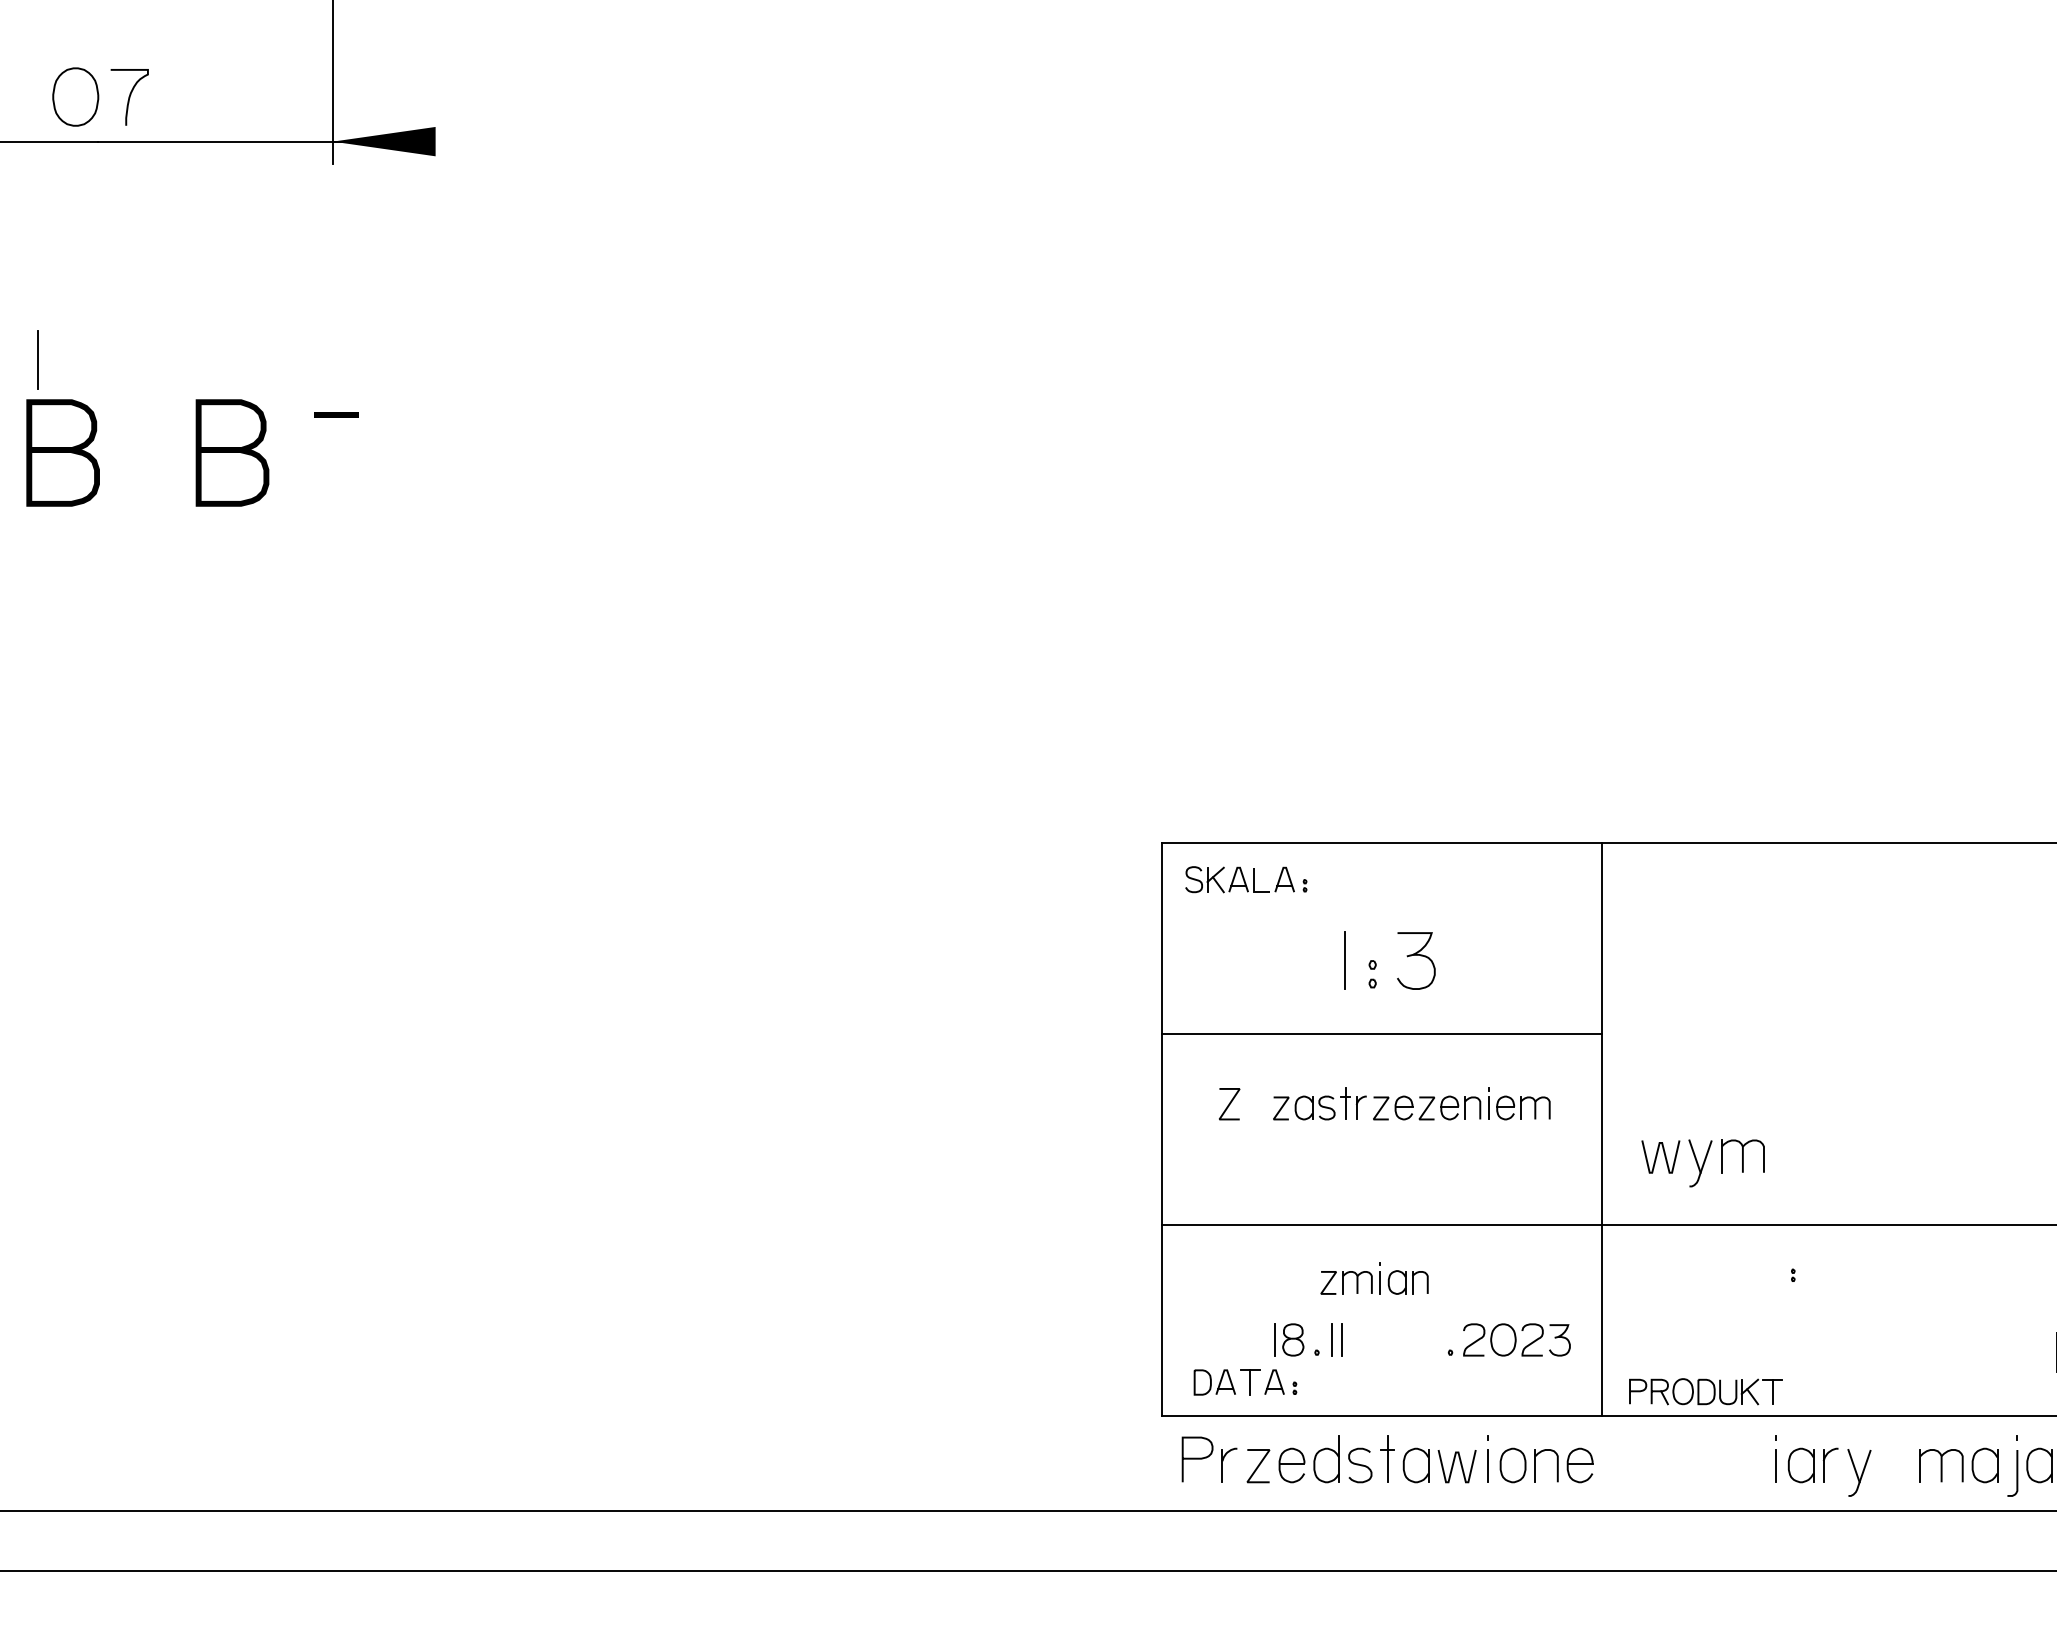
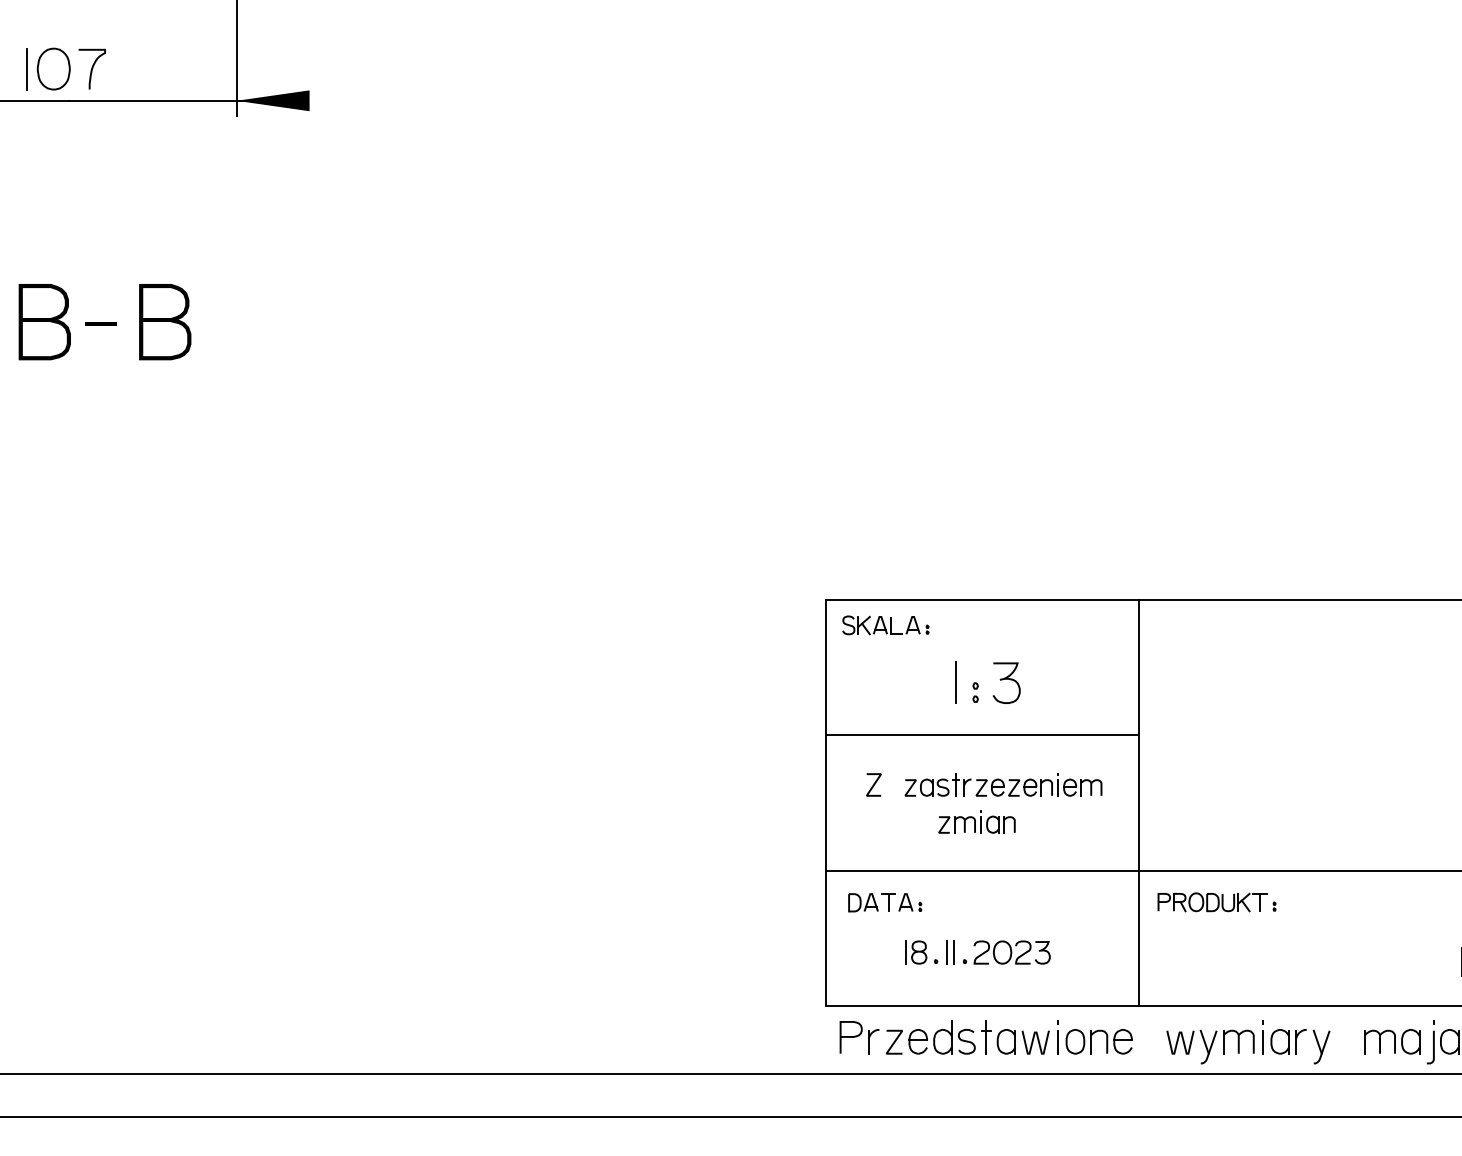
line: (37, 360) -> (26, 69), moved
line: (335, 414) -> (100, 323), moved
part: (1703, 1162) -> (1210, 1046), moved
part: (1373, 1277) -> (976, 821), moved
part: (1508, 1339) -> (1006, 952), moved
part: (1245, 1382) -> (885, 902), moved
part: (1705, 1391) -> (1212, 902), moved

